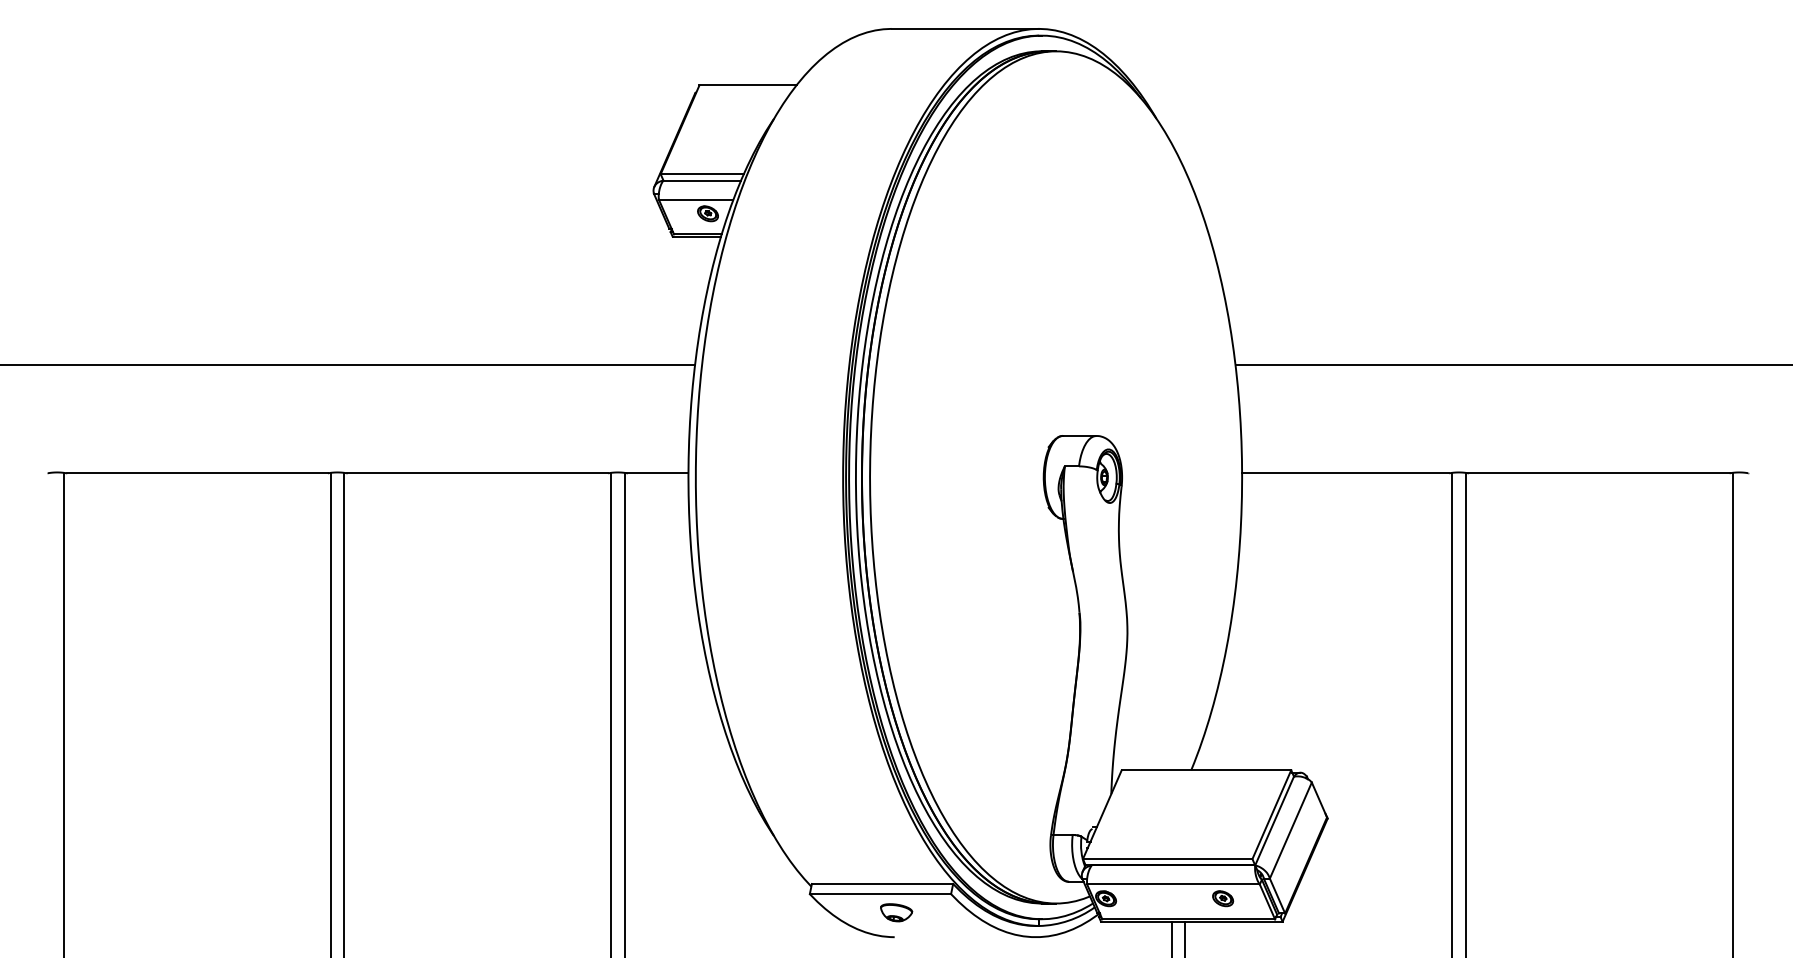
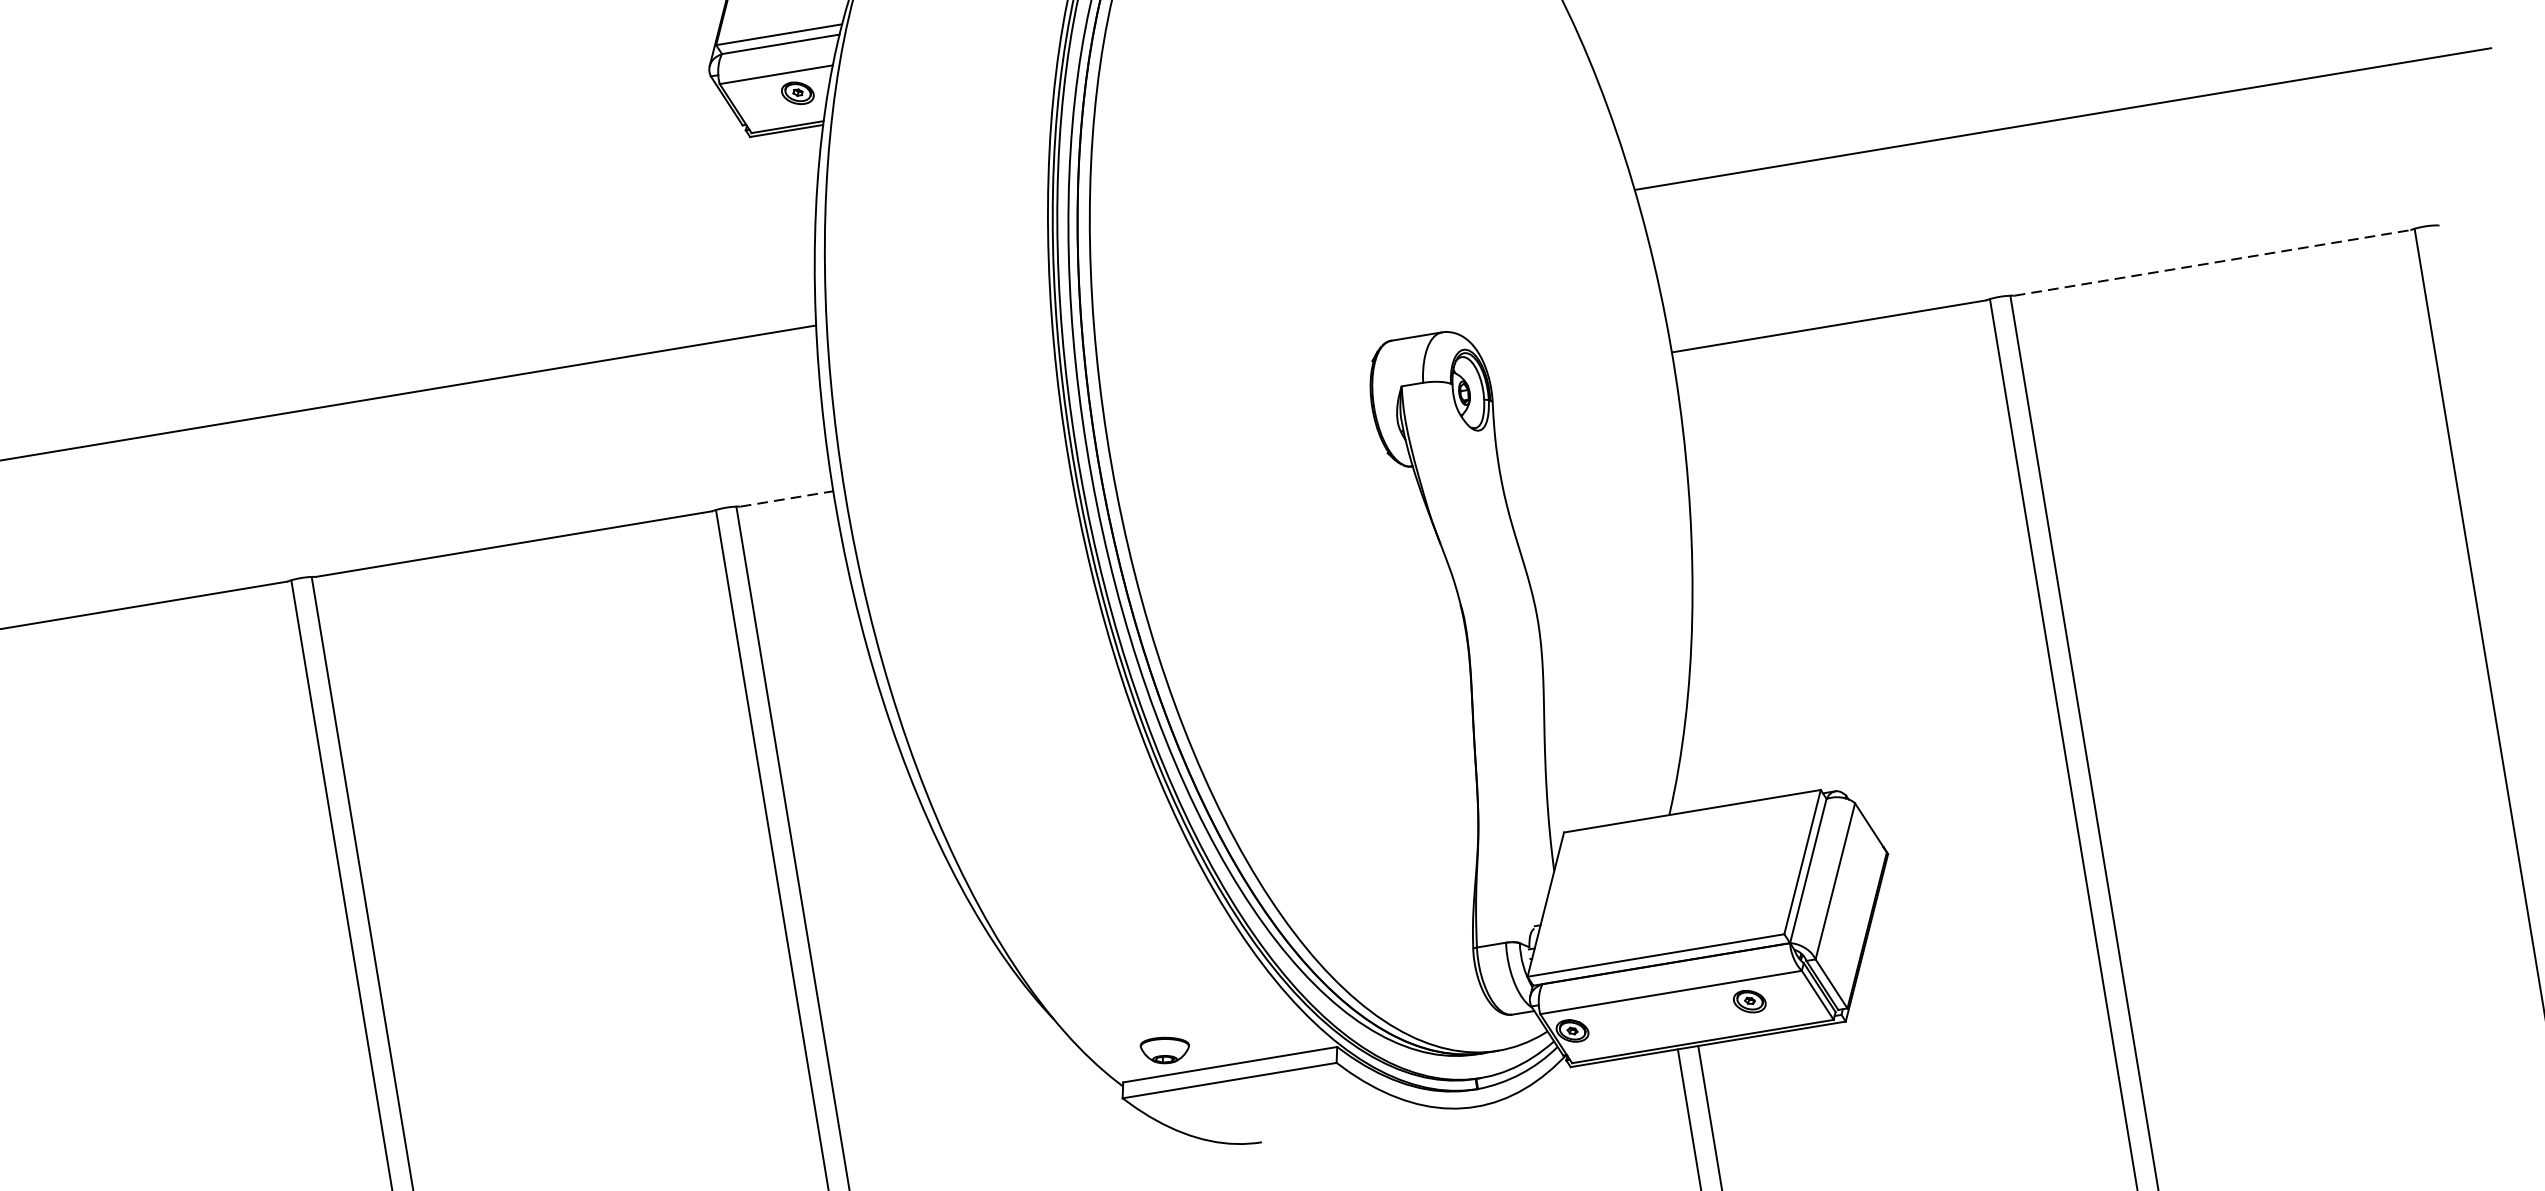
line: (657, 473) -> (786, 499), solid -> dashed
line: (1599, 473) -> (2213, 263), solid -> dashed
part: (896, 912) -> (1165, 1049), moved

